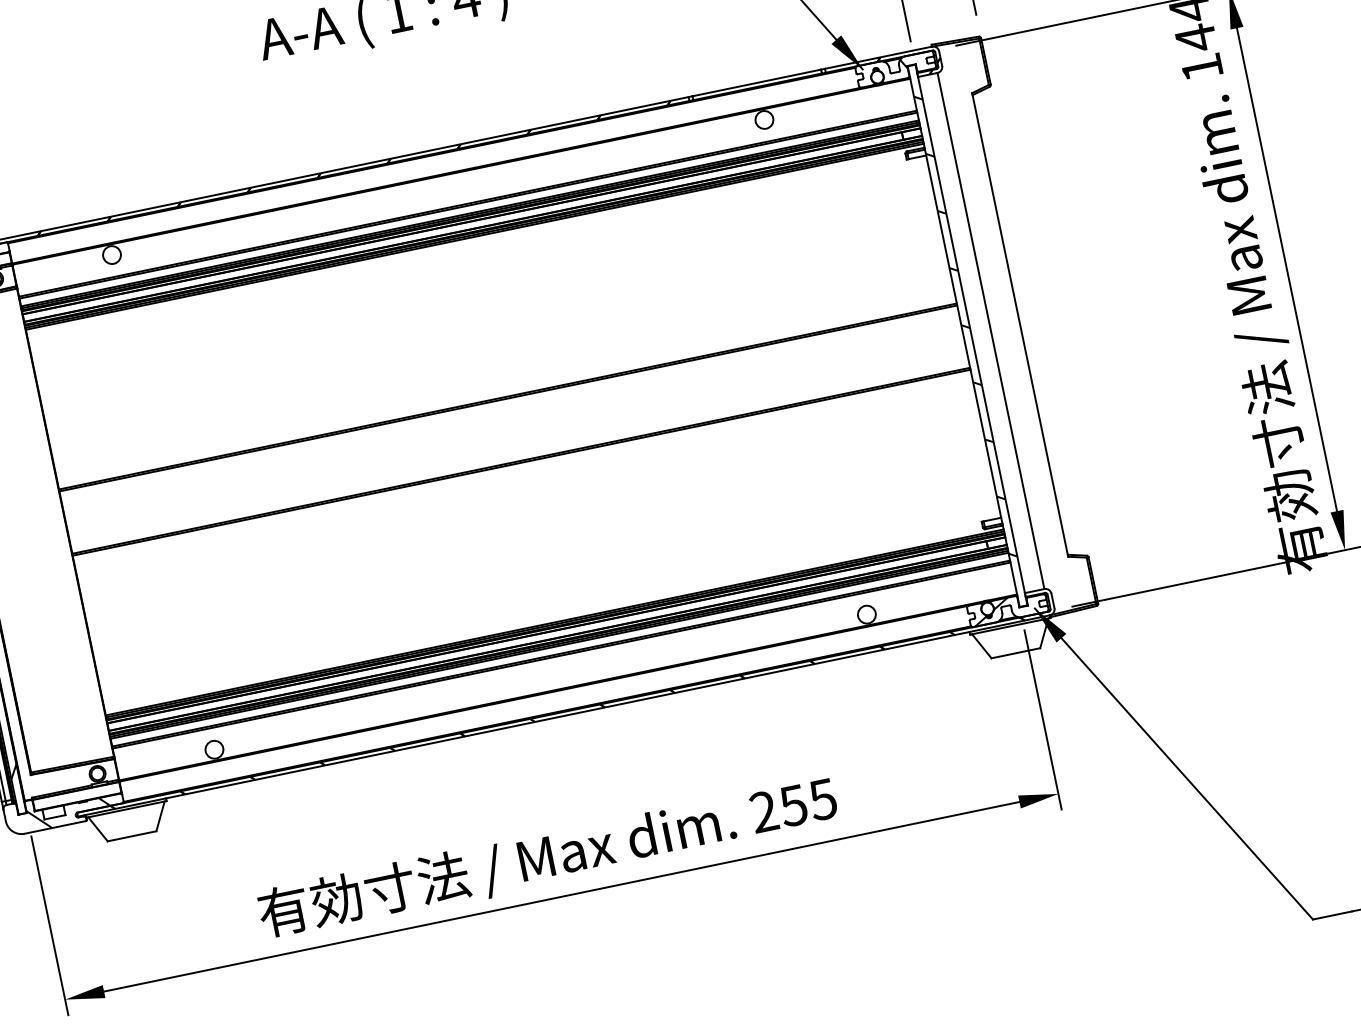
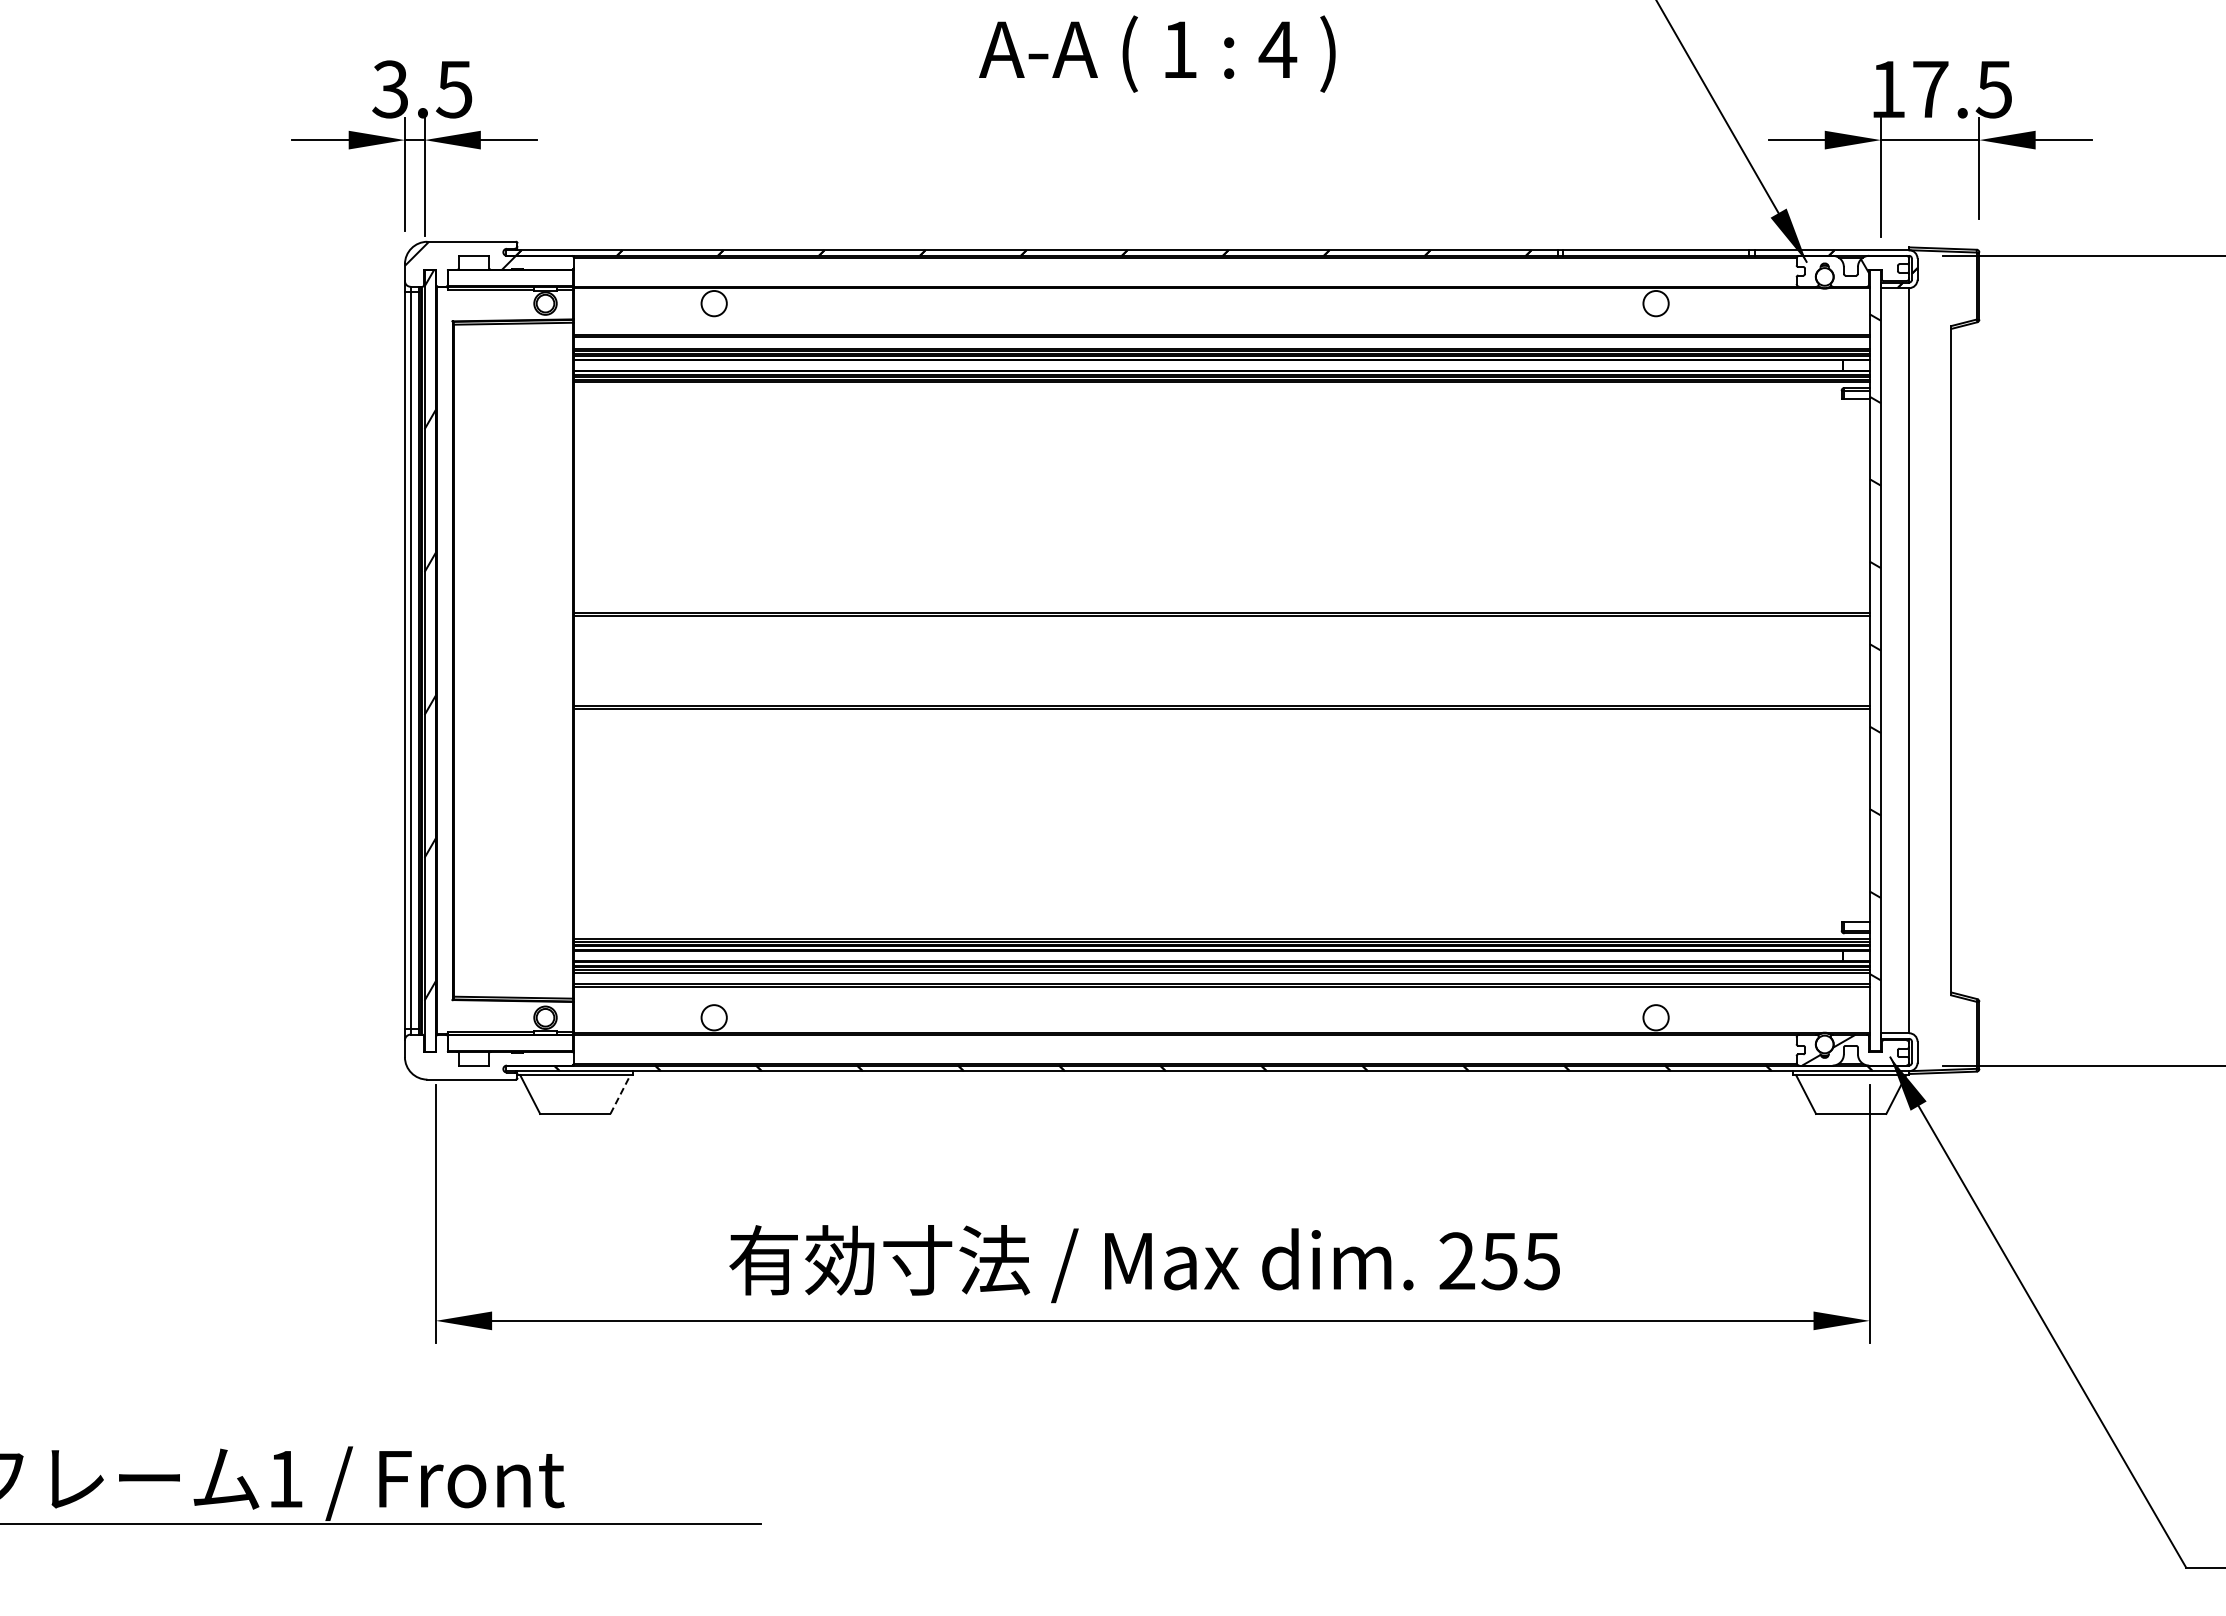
hatch: (63, 808) -> (488, 1056), removed
line: (160, 816) -> (620, 1094), solid -> dashed

